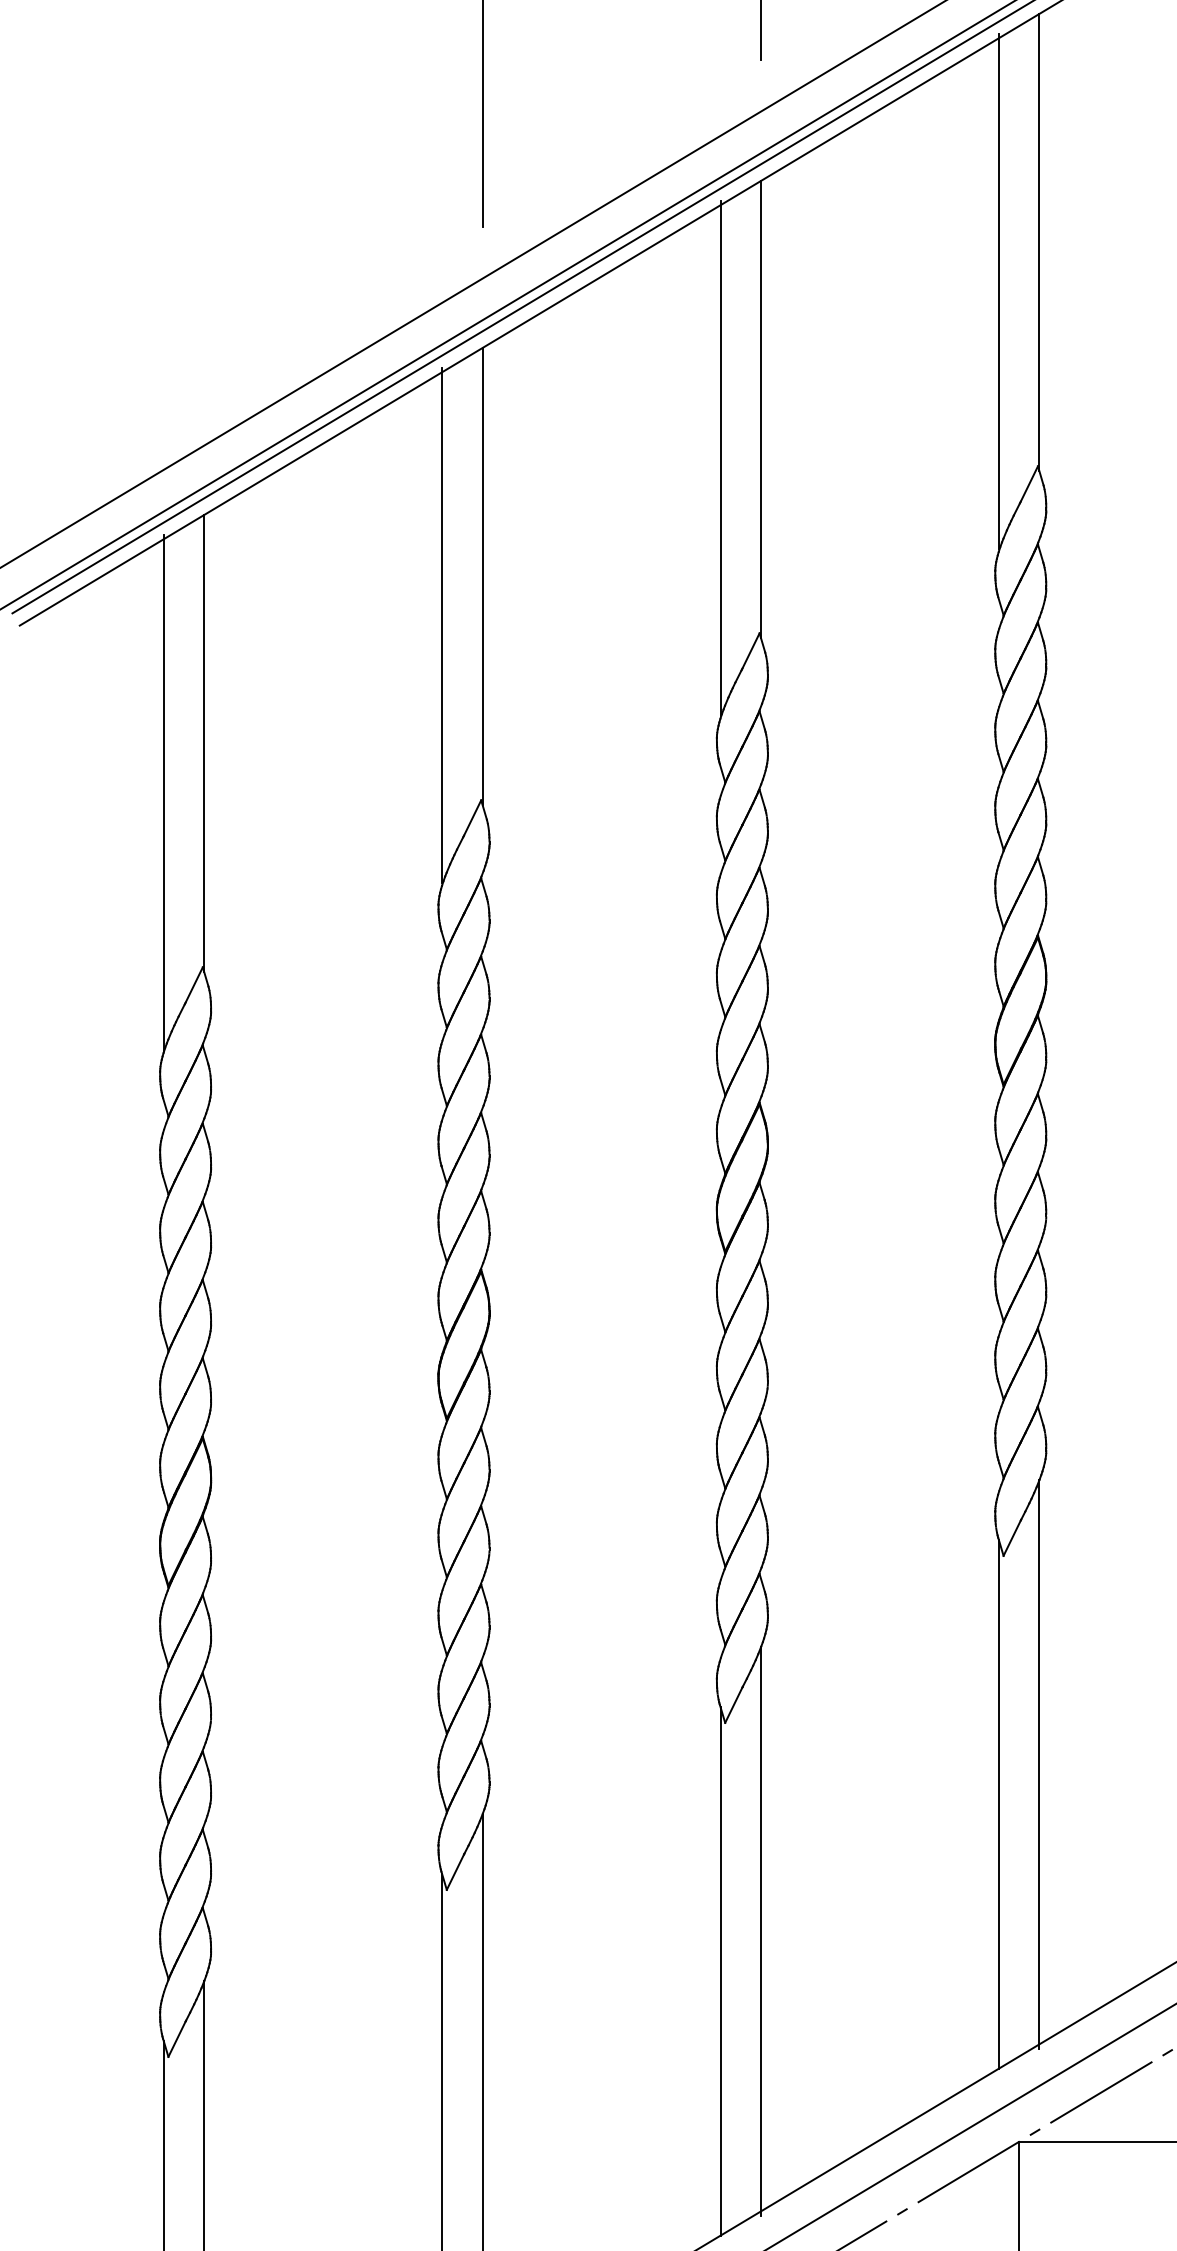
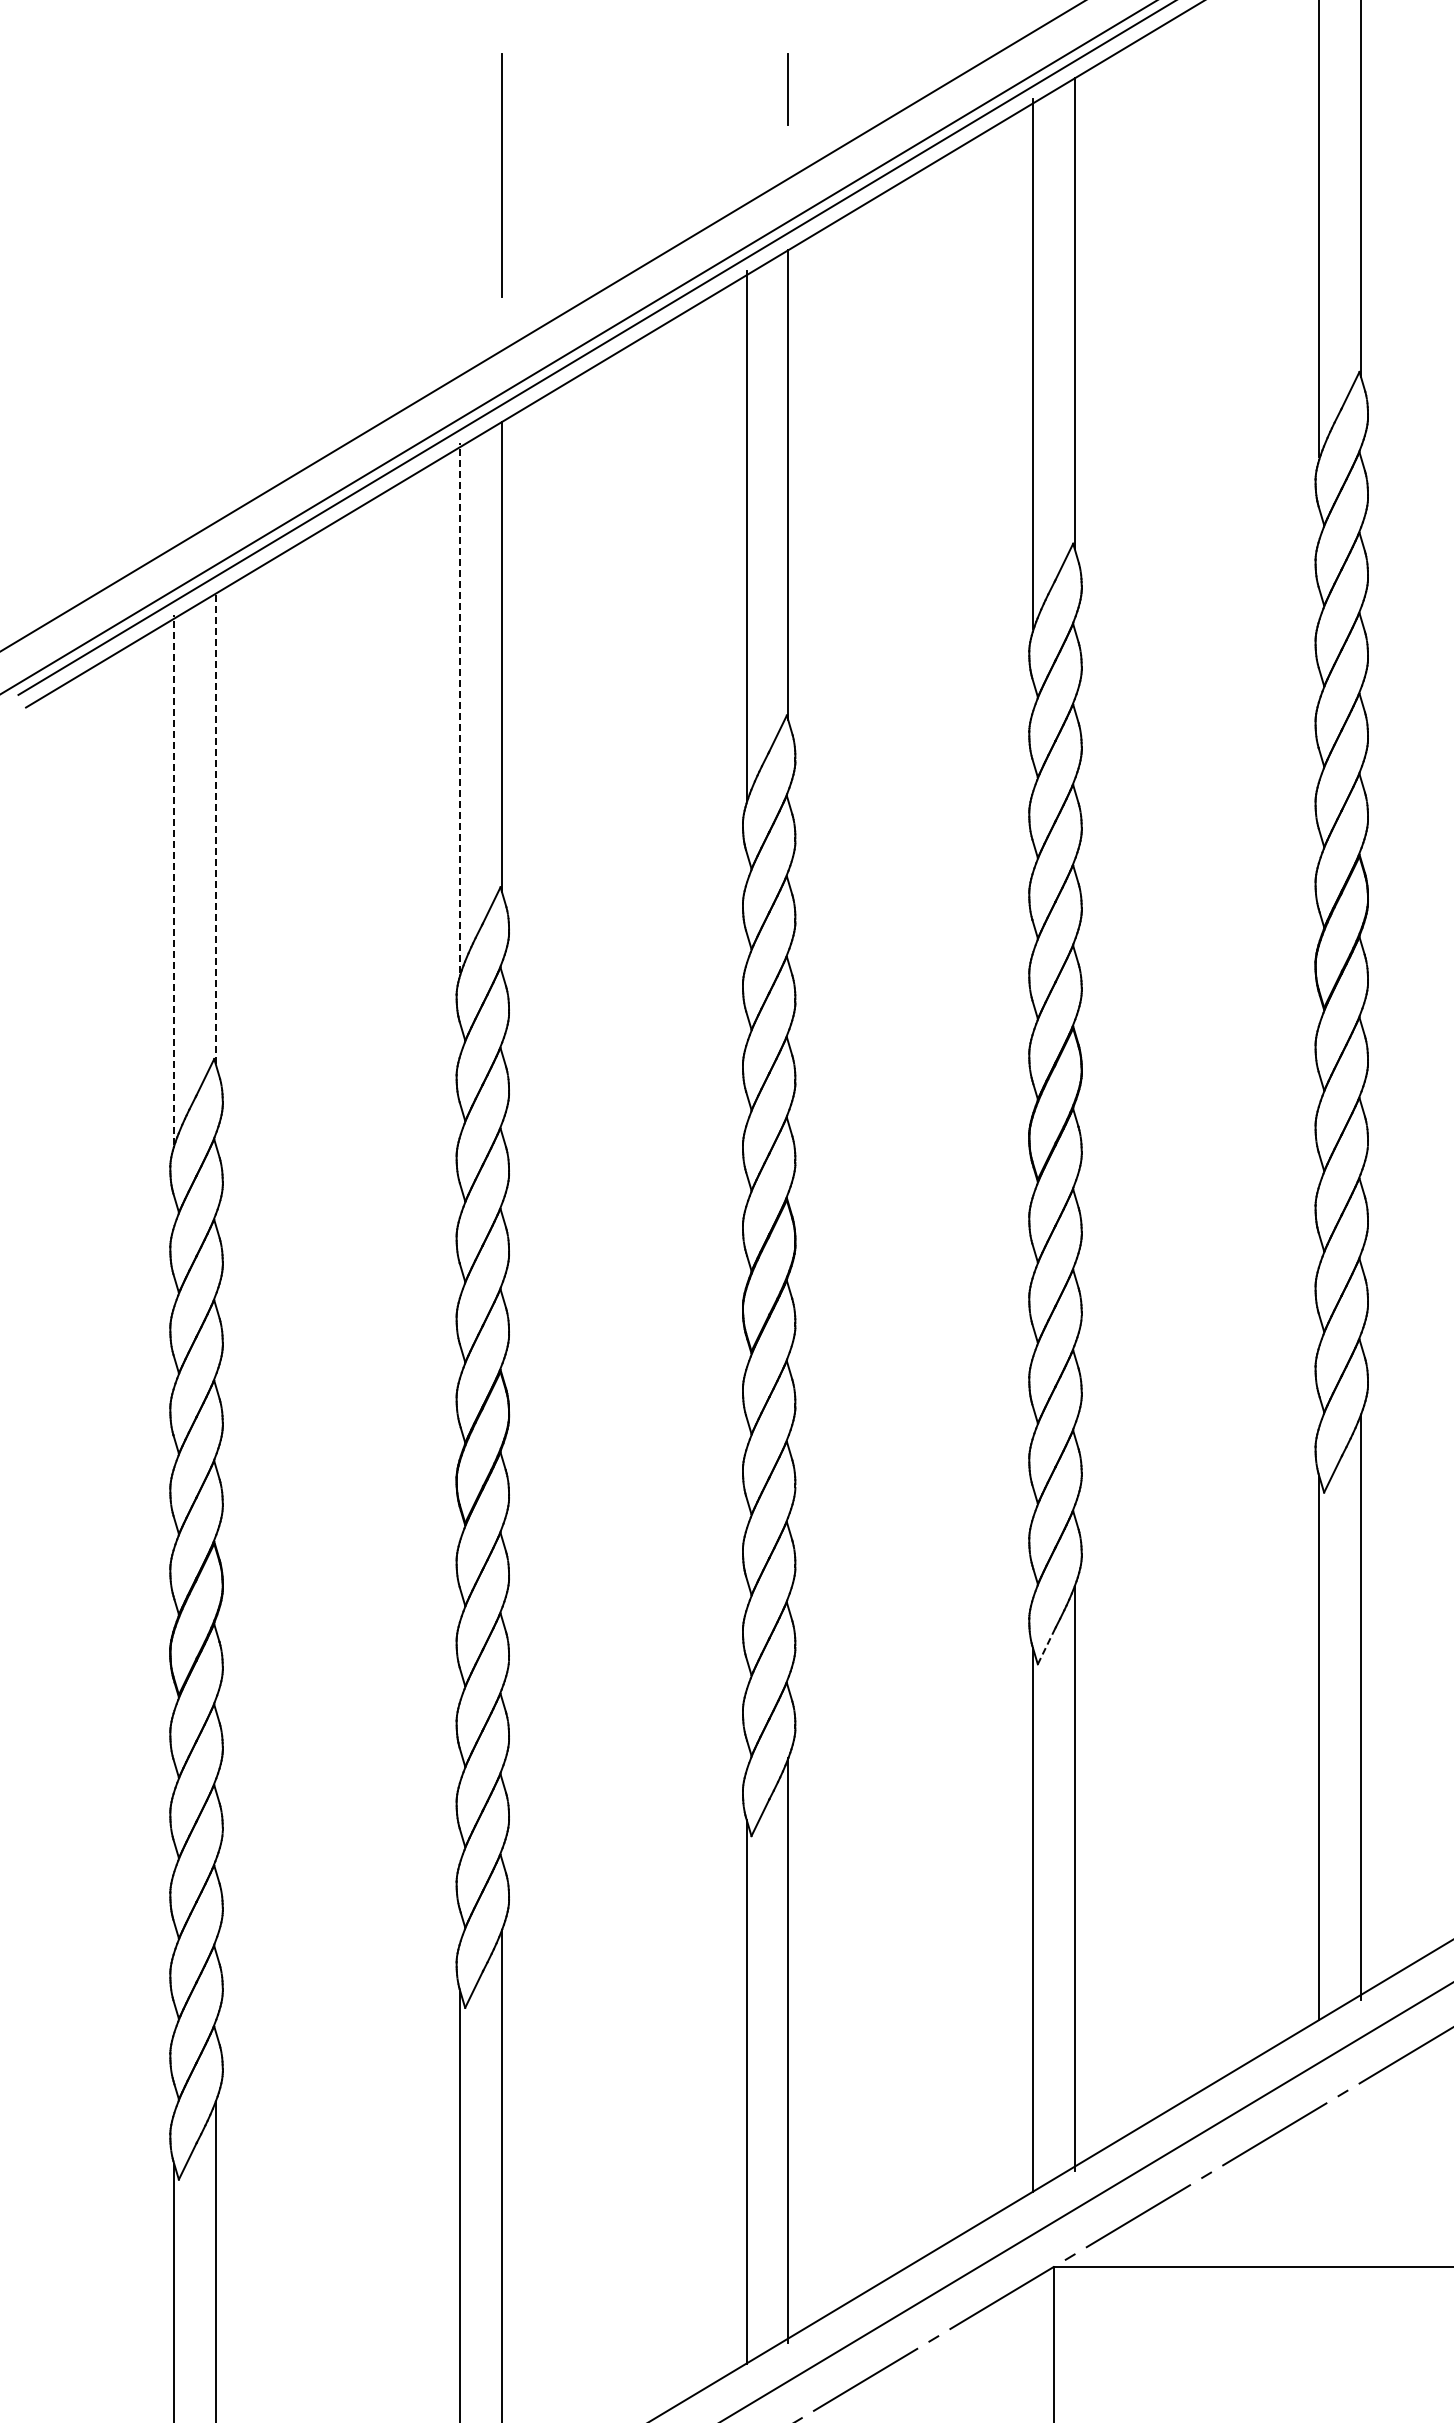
line: (442, 625) -> (460, 707), solid -> dashed
line: (204, 743) -> (215, 828), solid -> dashed
line: (164, 792) -> (174, 879), solid -> dashed
line: (1012, 1537) -> (1046, 1645), solid -> dashed

